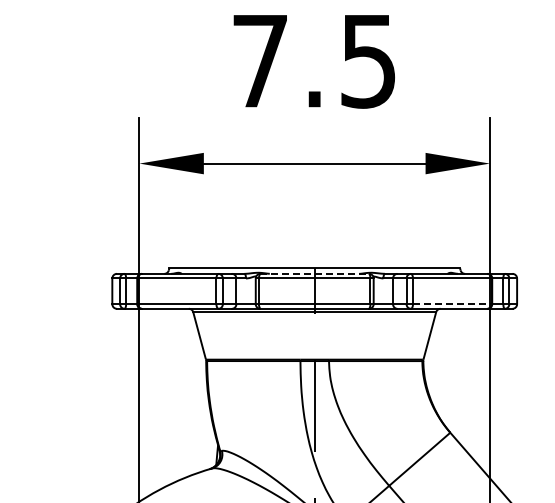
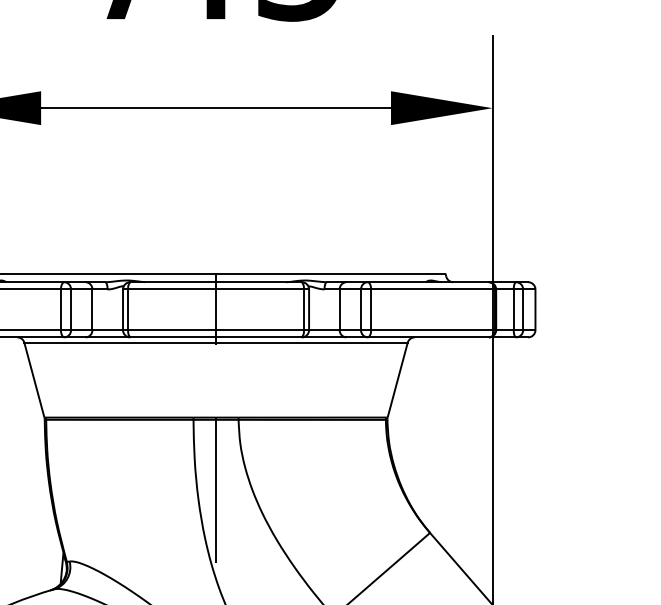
line: (315, 273) -> (217, 281), dashed -> solid
line: (452, 304) -> (433, 330), dashed -> solid

